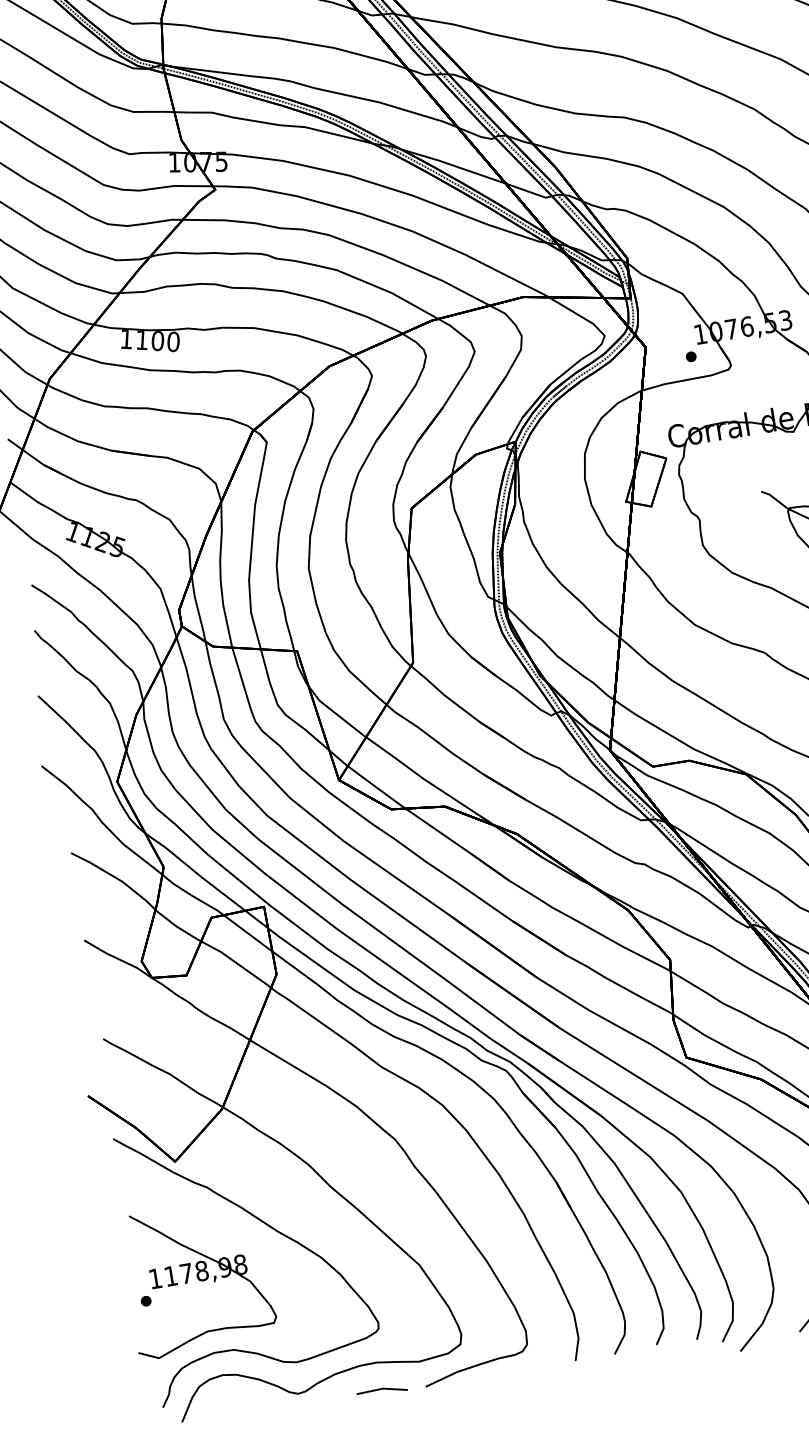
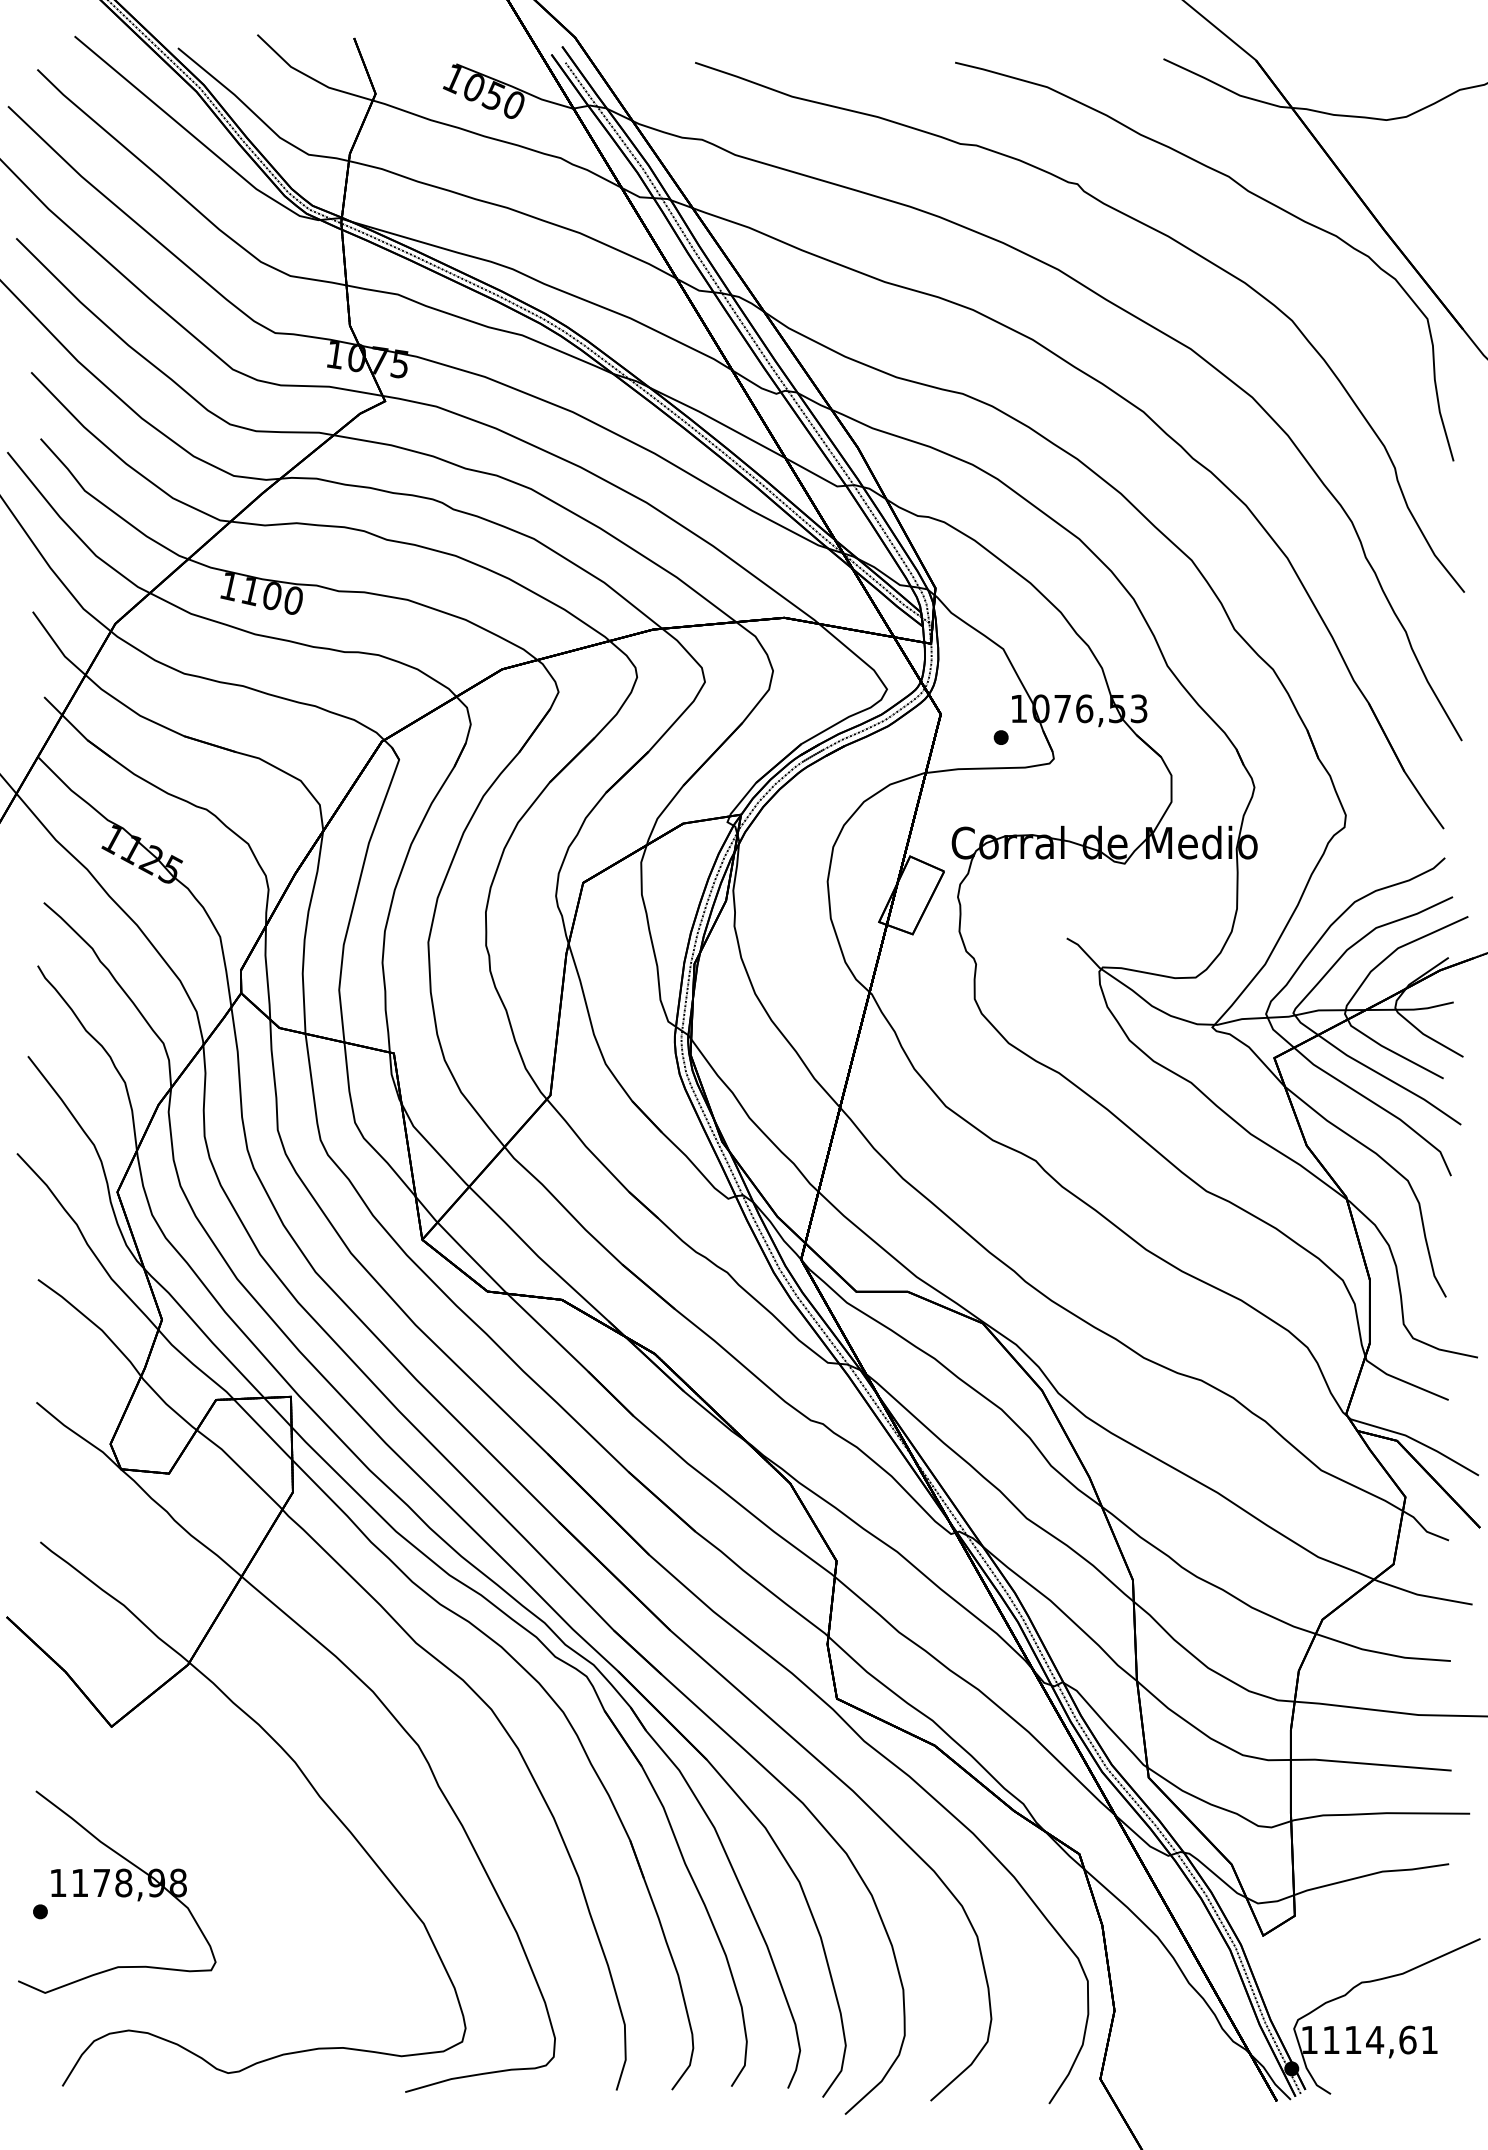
part: (265, 1224) -> (221, 1833), removed
line: (381, 1389) -> (343, 2086), removed

